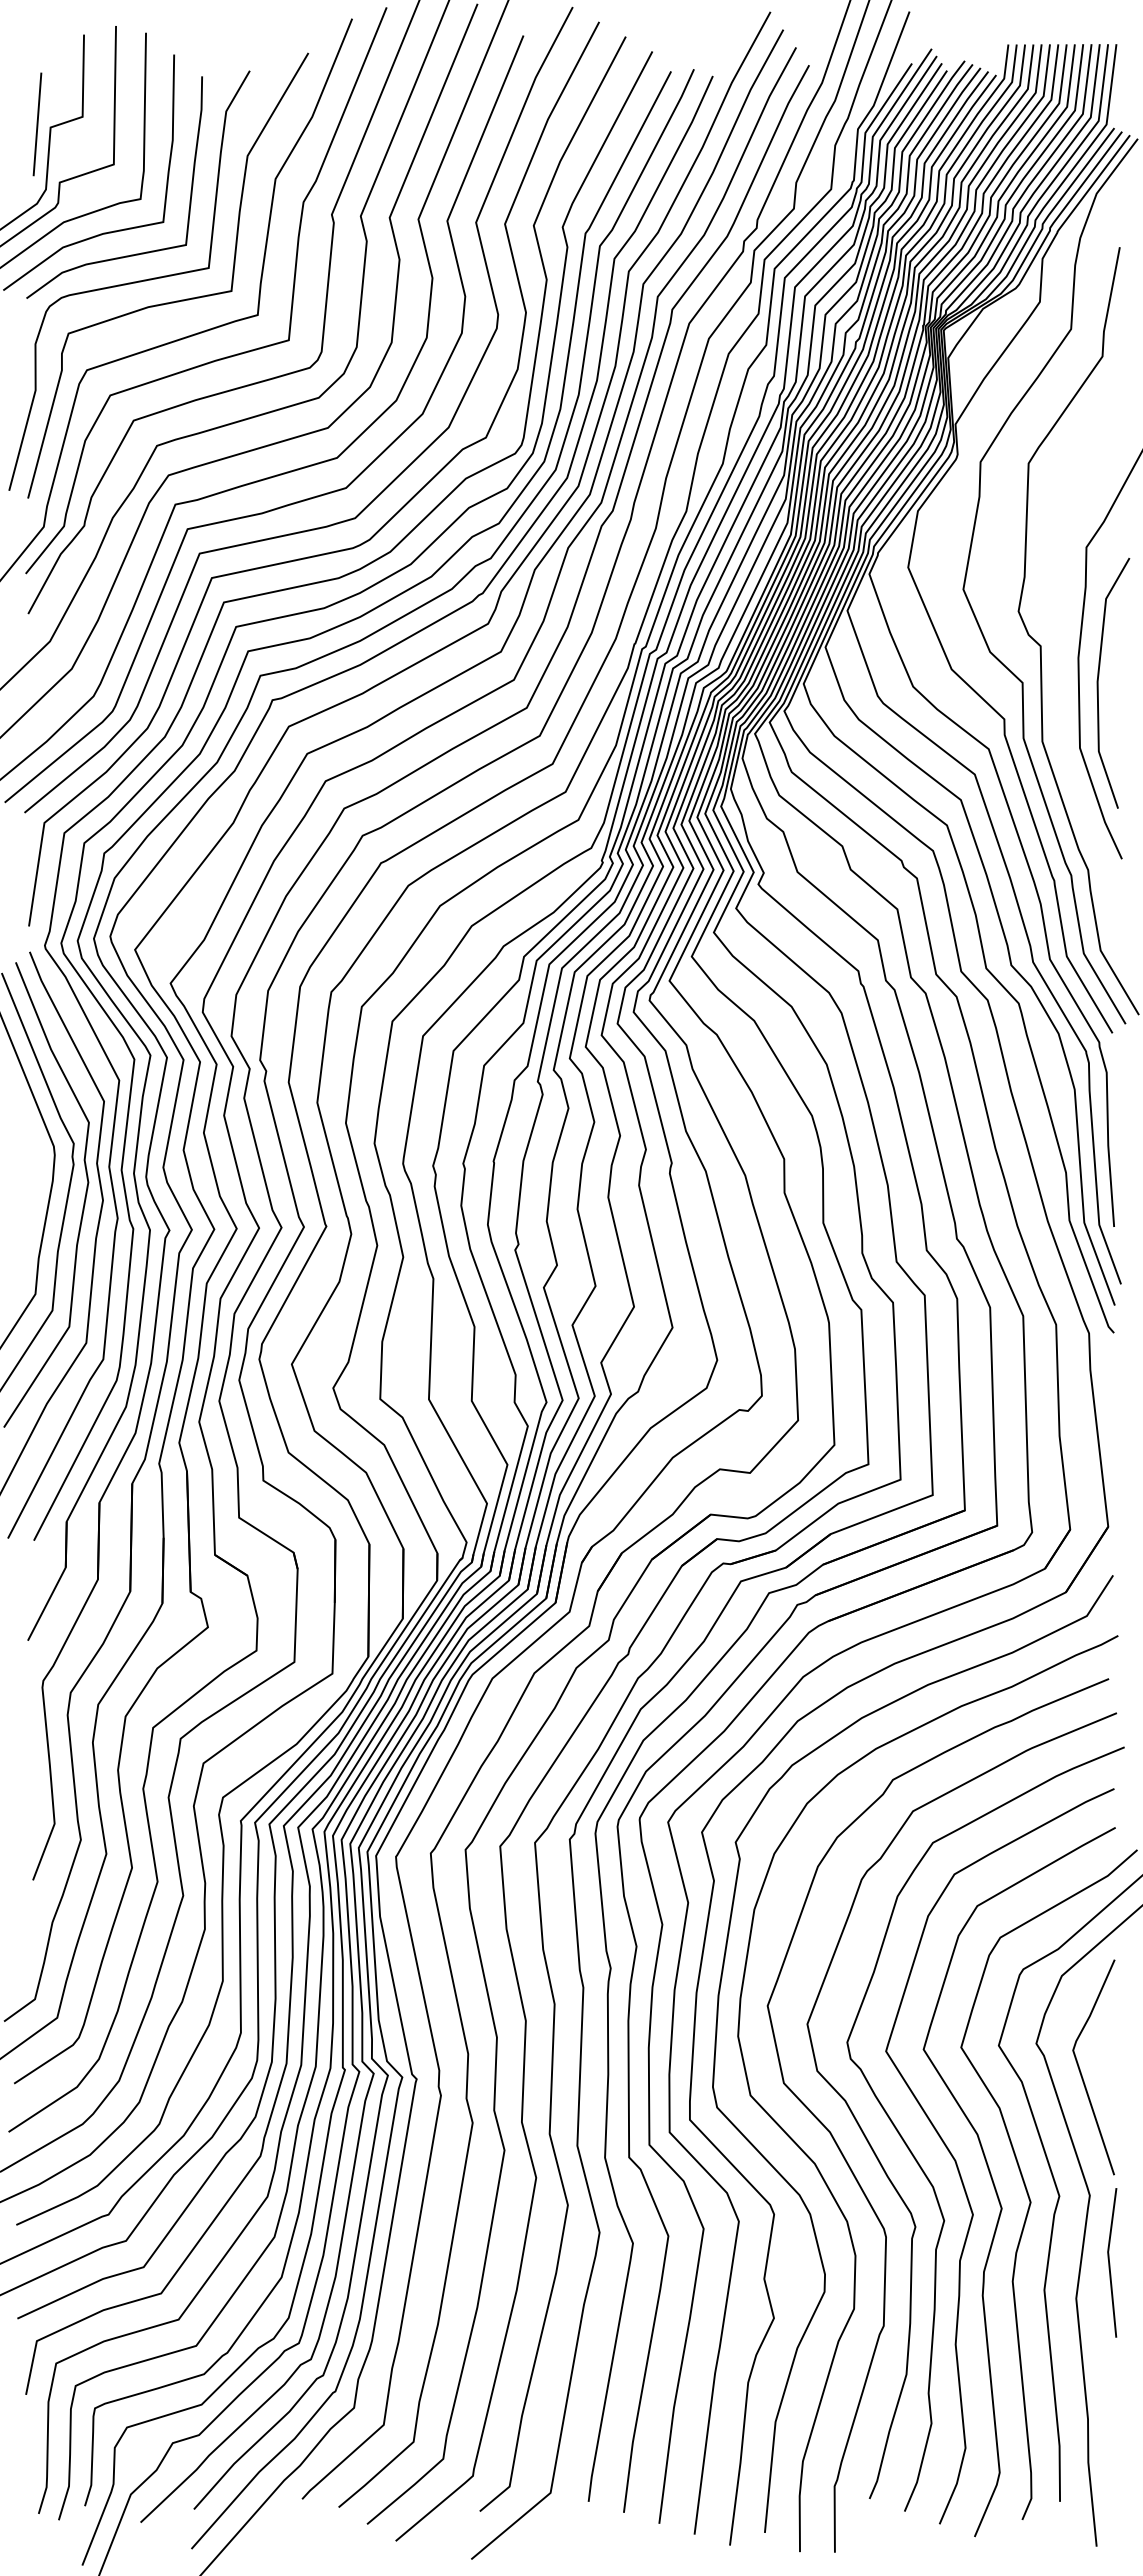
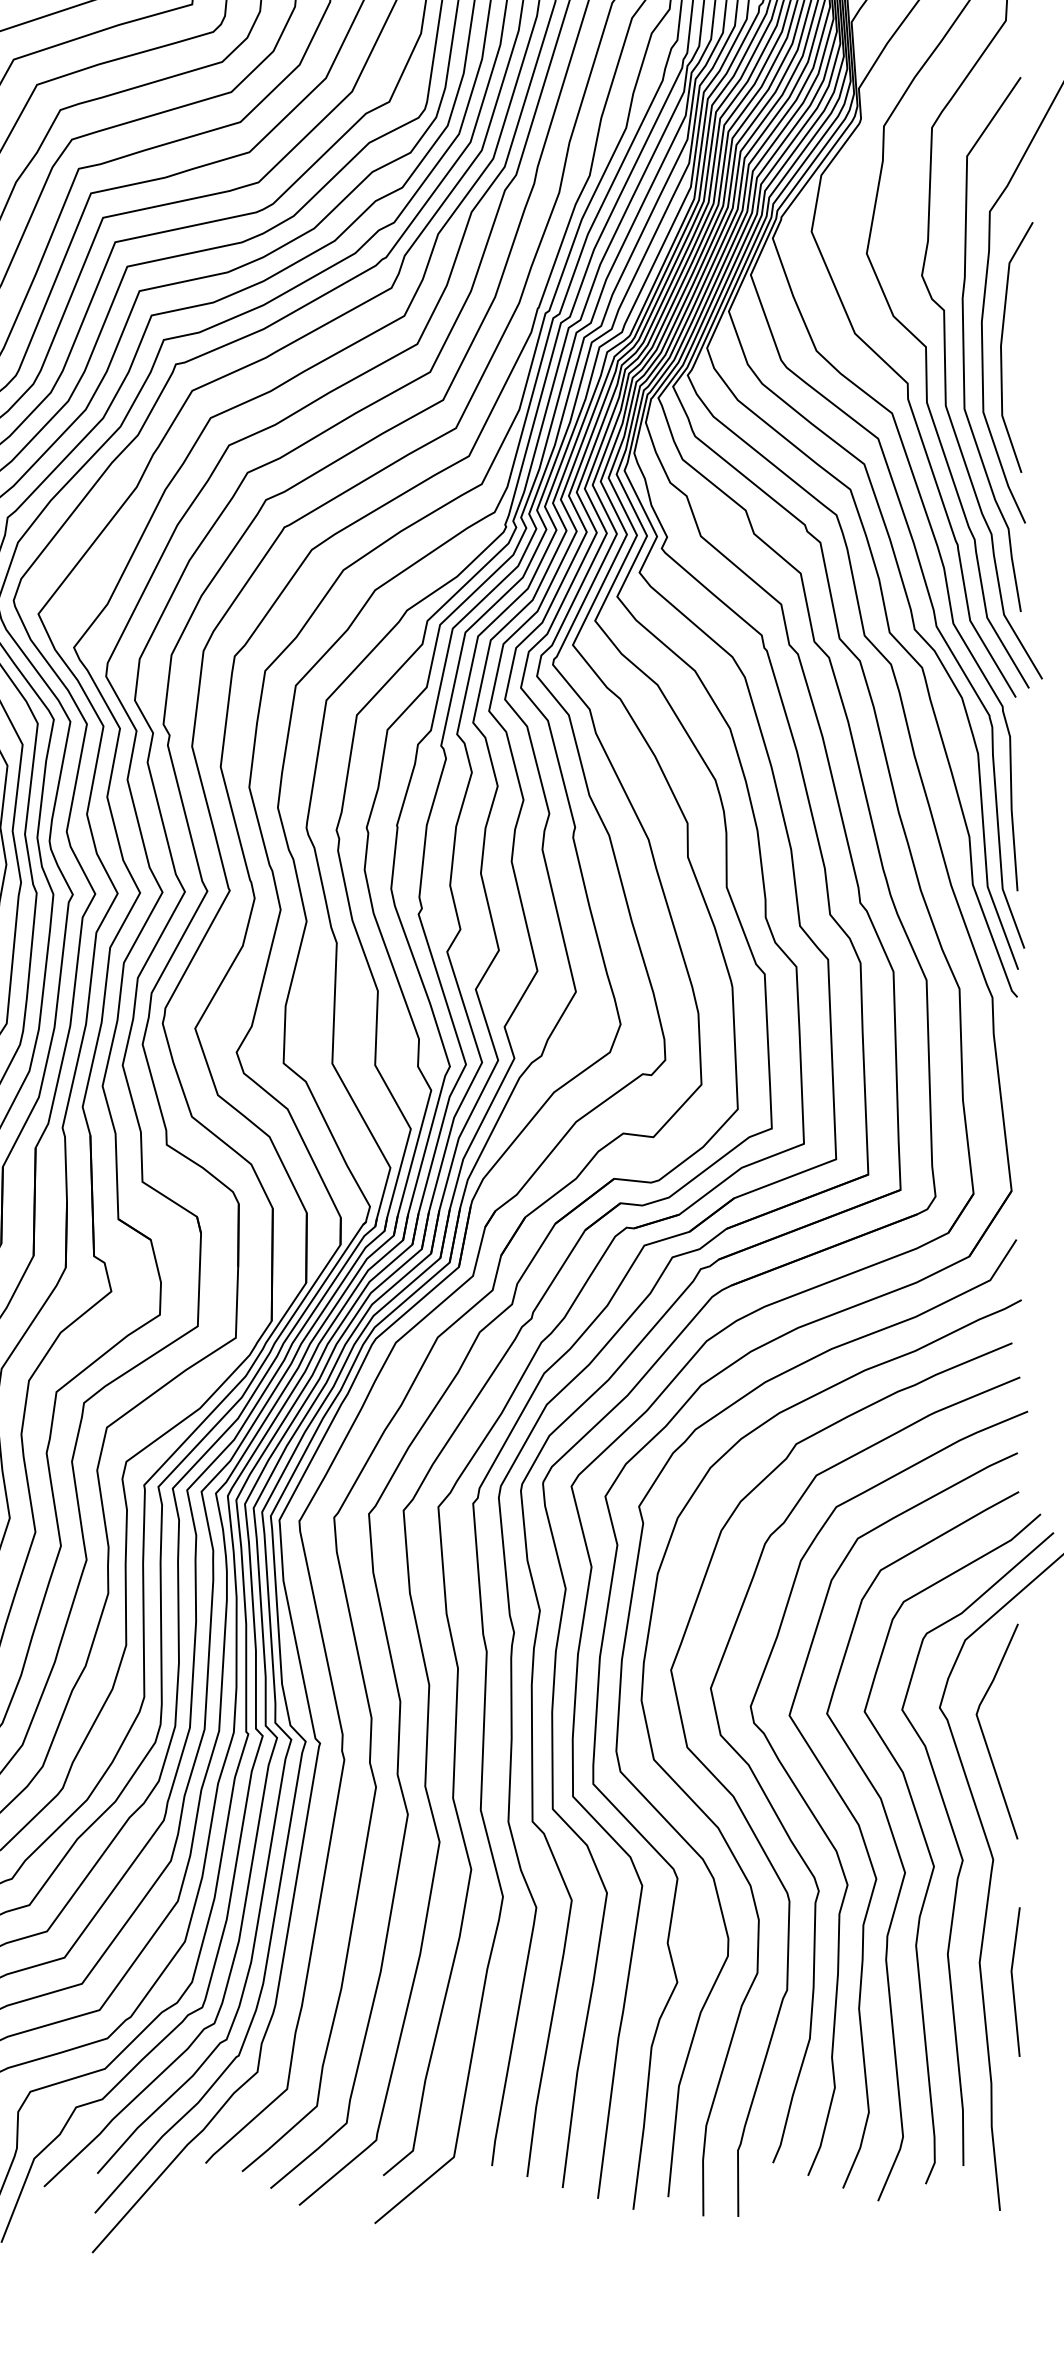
curve: (1060, 679) -> (963, 343), added
line: (1110, 2263) -> (1013, 1982), moved

